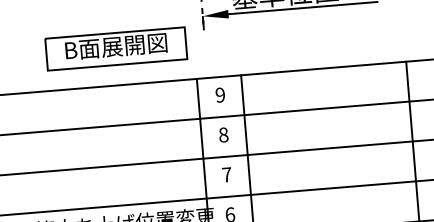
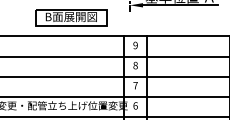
part: (116, 47) -> (71, 17), moved

